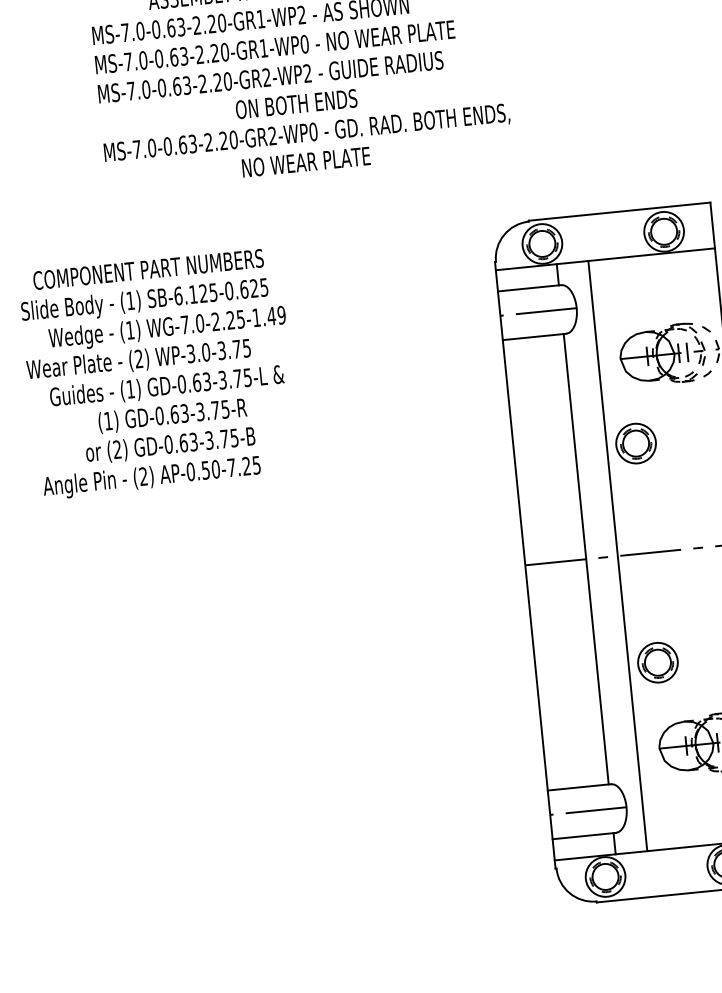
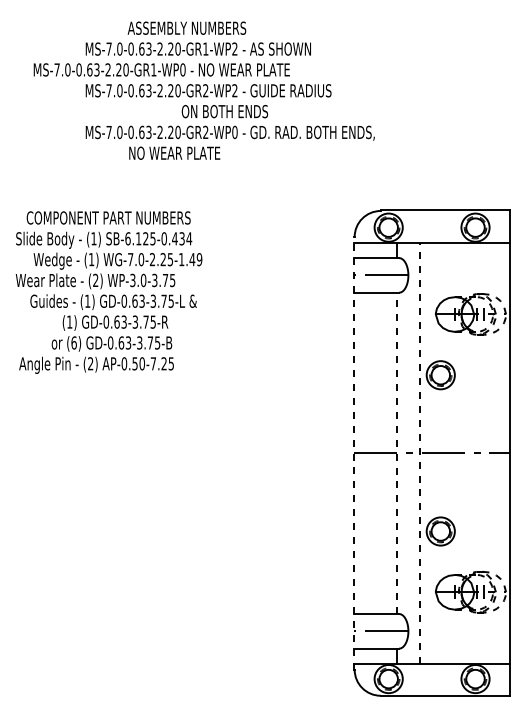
text: (274, 46) -> (161, 69), moved
text: (305, 161) -> (174, 152), moved
text: (254, 288) -> (182, 238), SB-6.125-0.625 -> SB-6.125-0.434
text: (116, 449) -> (73, 342), (2) -> (6)
line: (617, 554) -> (419, 452), solid -> dashed
line: (586, 559) -> (397, 453), solid -> dashed
line: (524, 564) -> (353, 452), solid -> dashed

